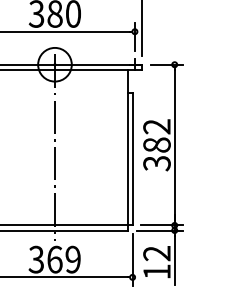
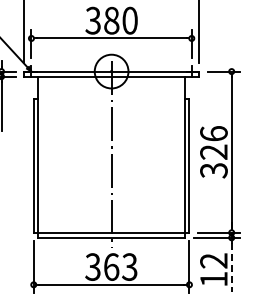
text: (156, 135) -> (213, 142), 382 -> 326
text: (72, 259) -> (129, 266), 369 -> 363
line: (174, 260) -> (231, 267), solid -> dashed

